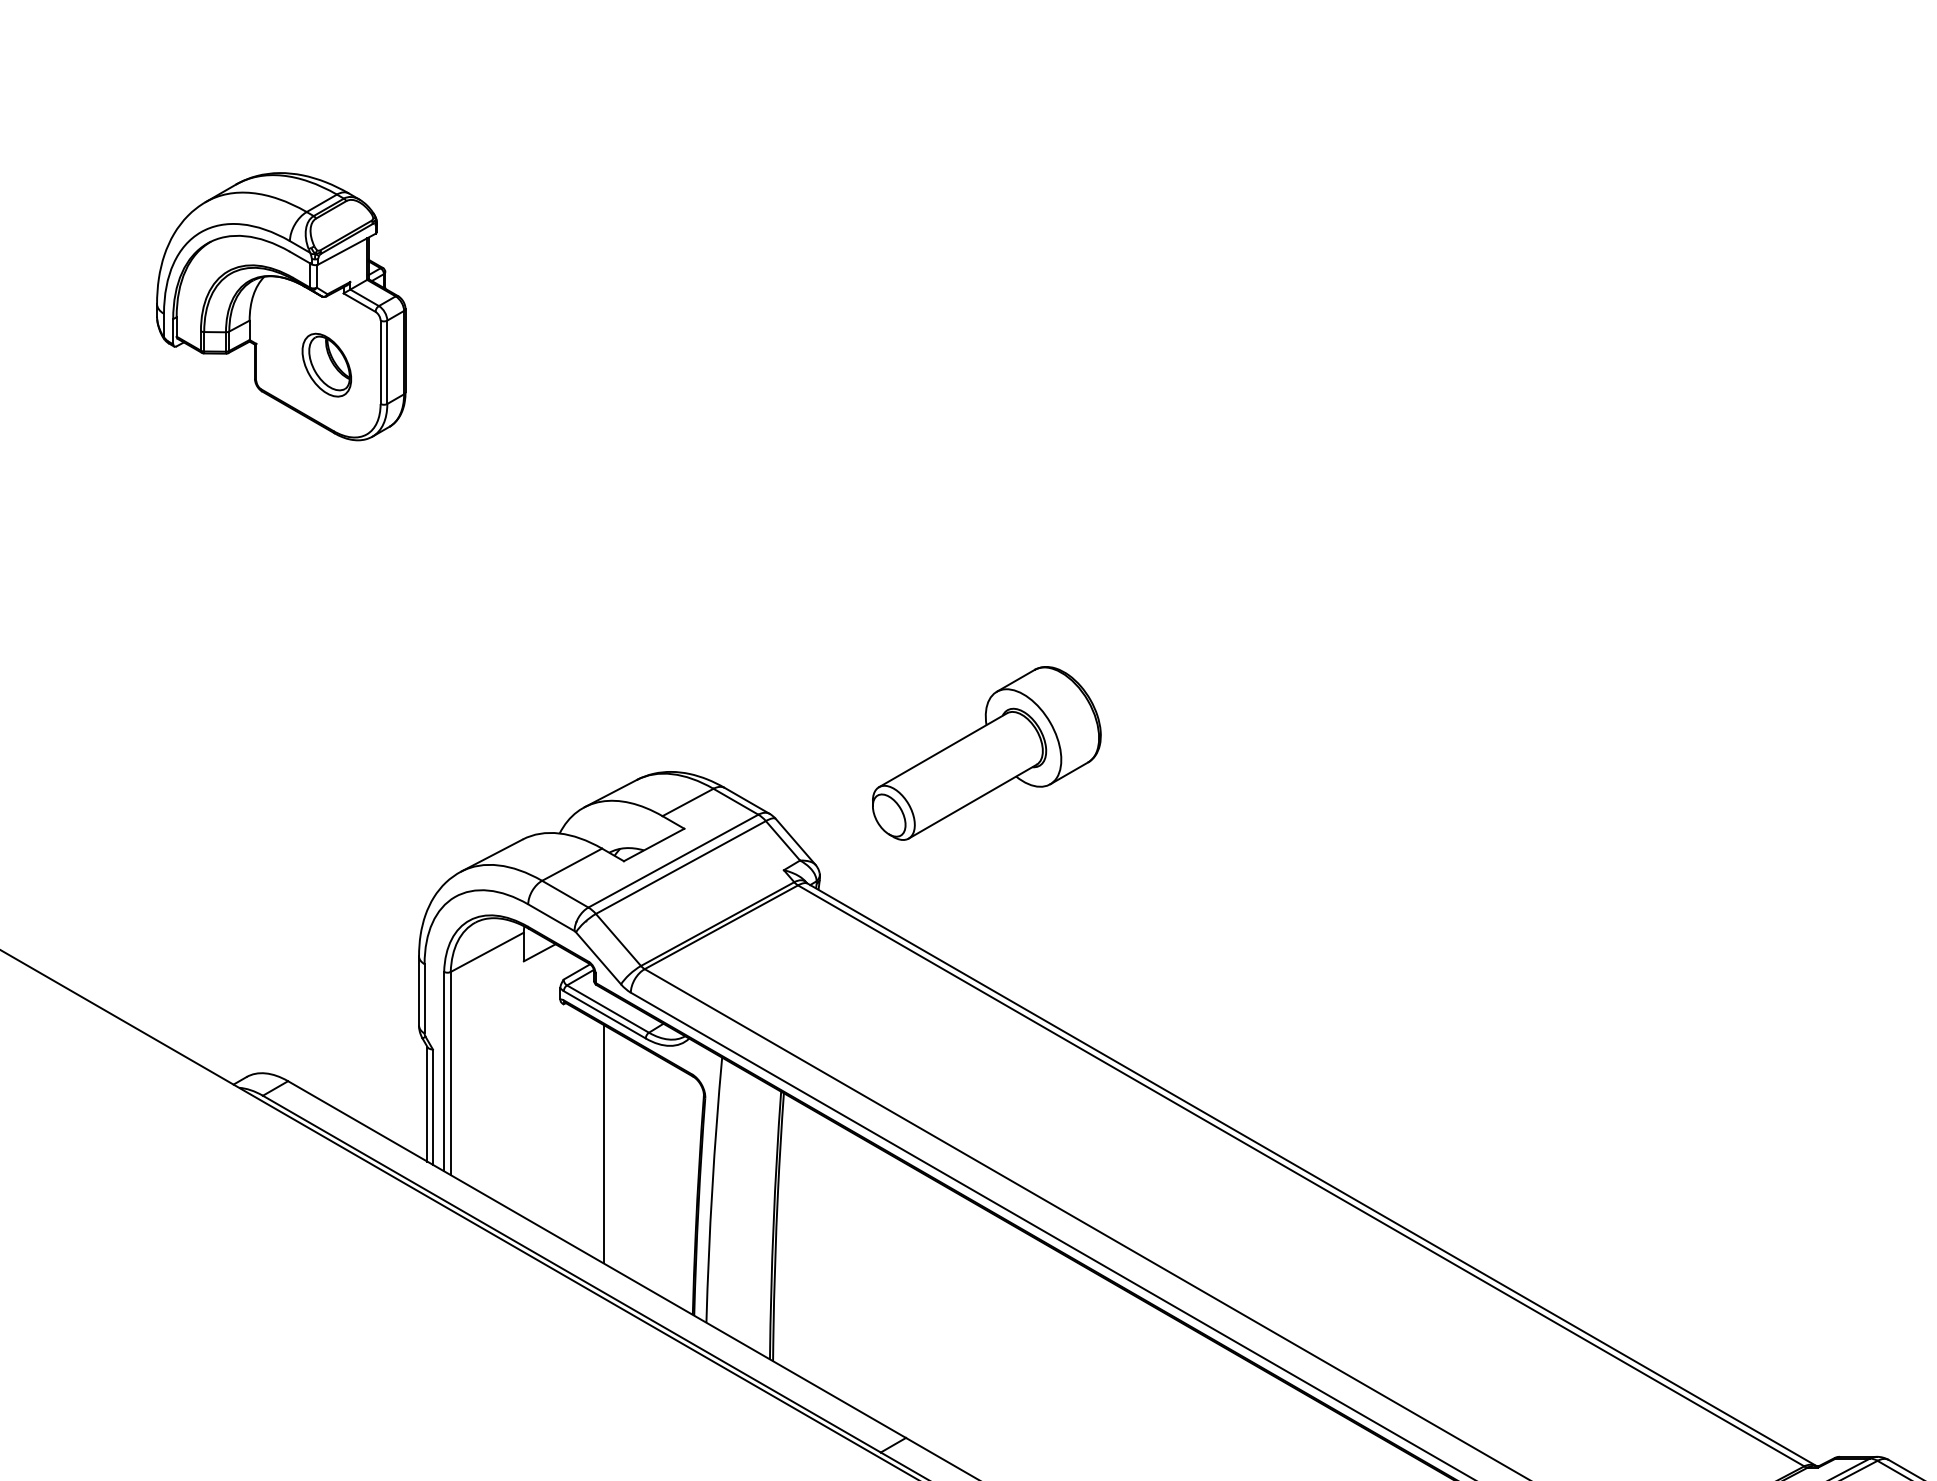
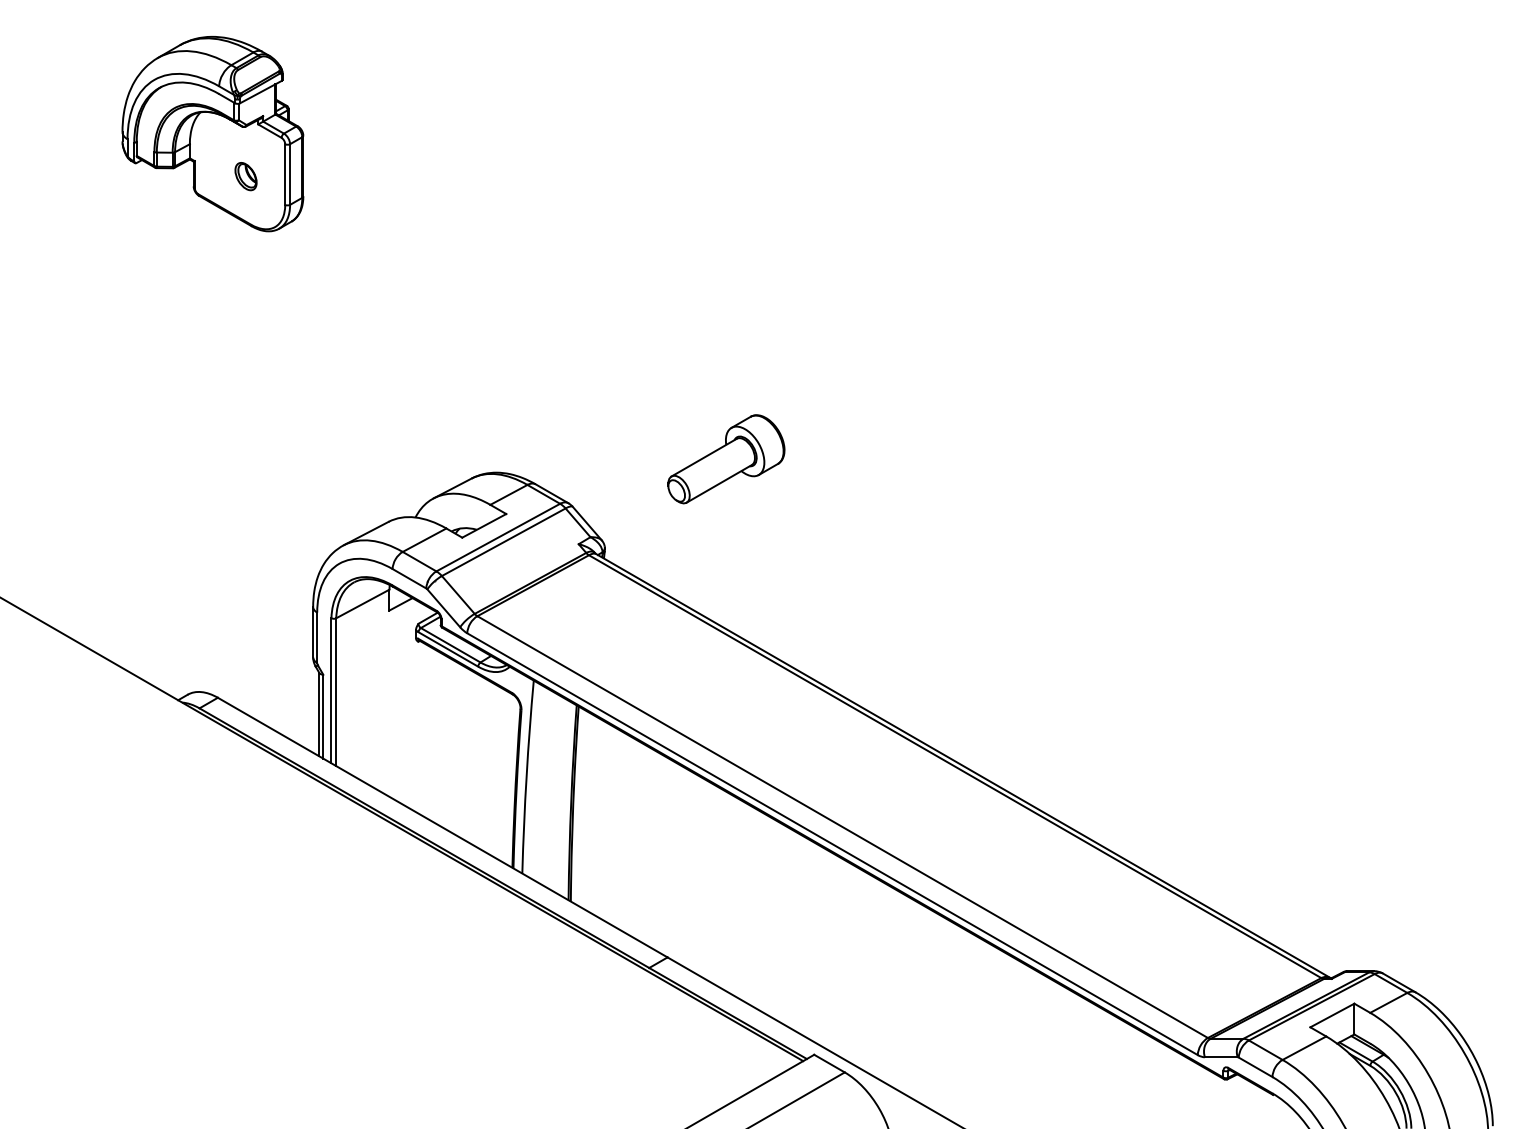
part: (326, 364) -> (245, 176), size x0.6
part: (986, 753) -> (726, 459), size x0.7
line: (603, 1144) -> (447, 743), removed

